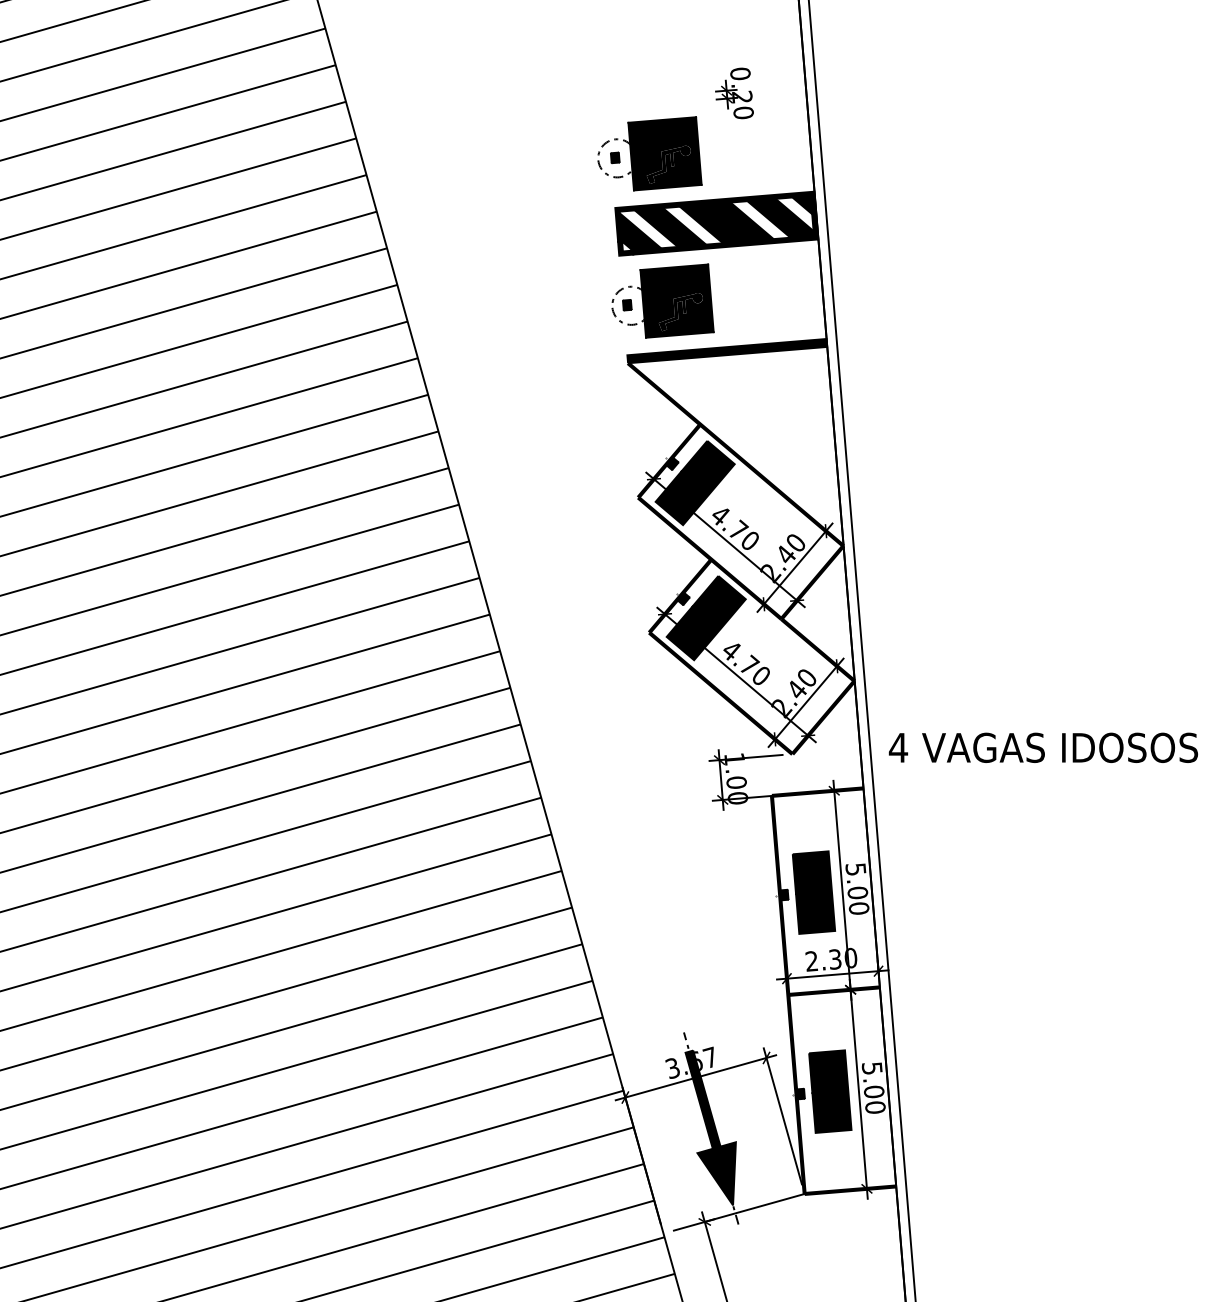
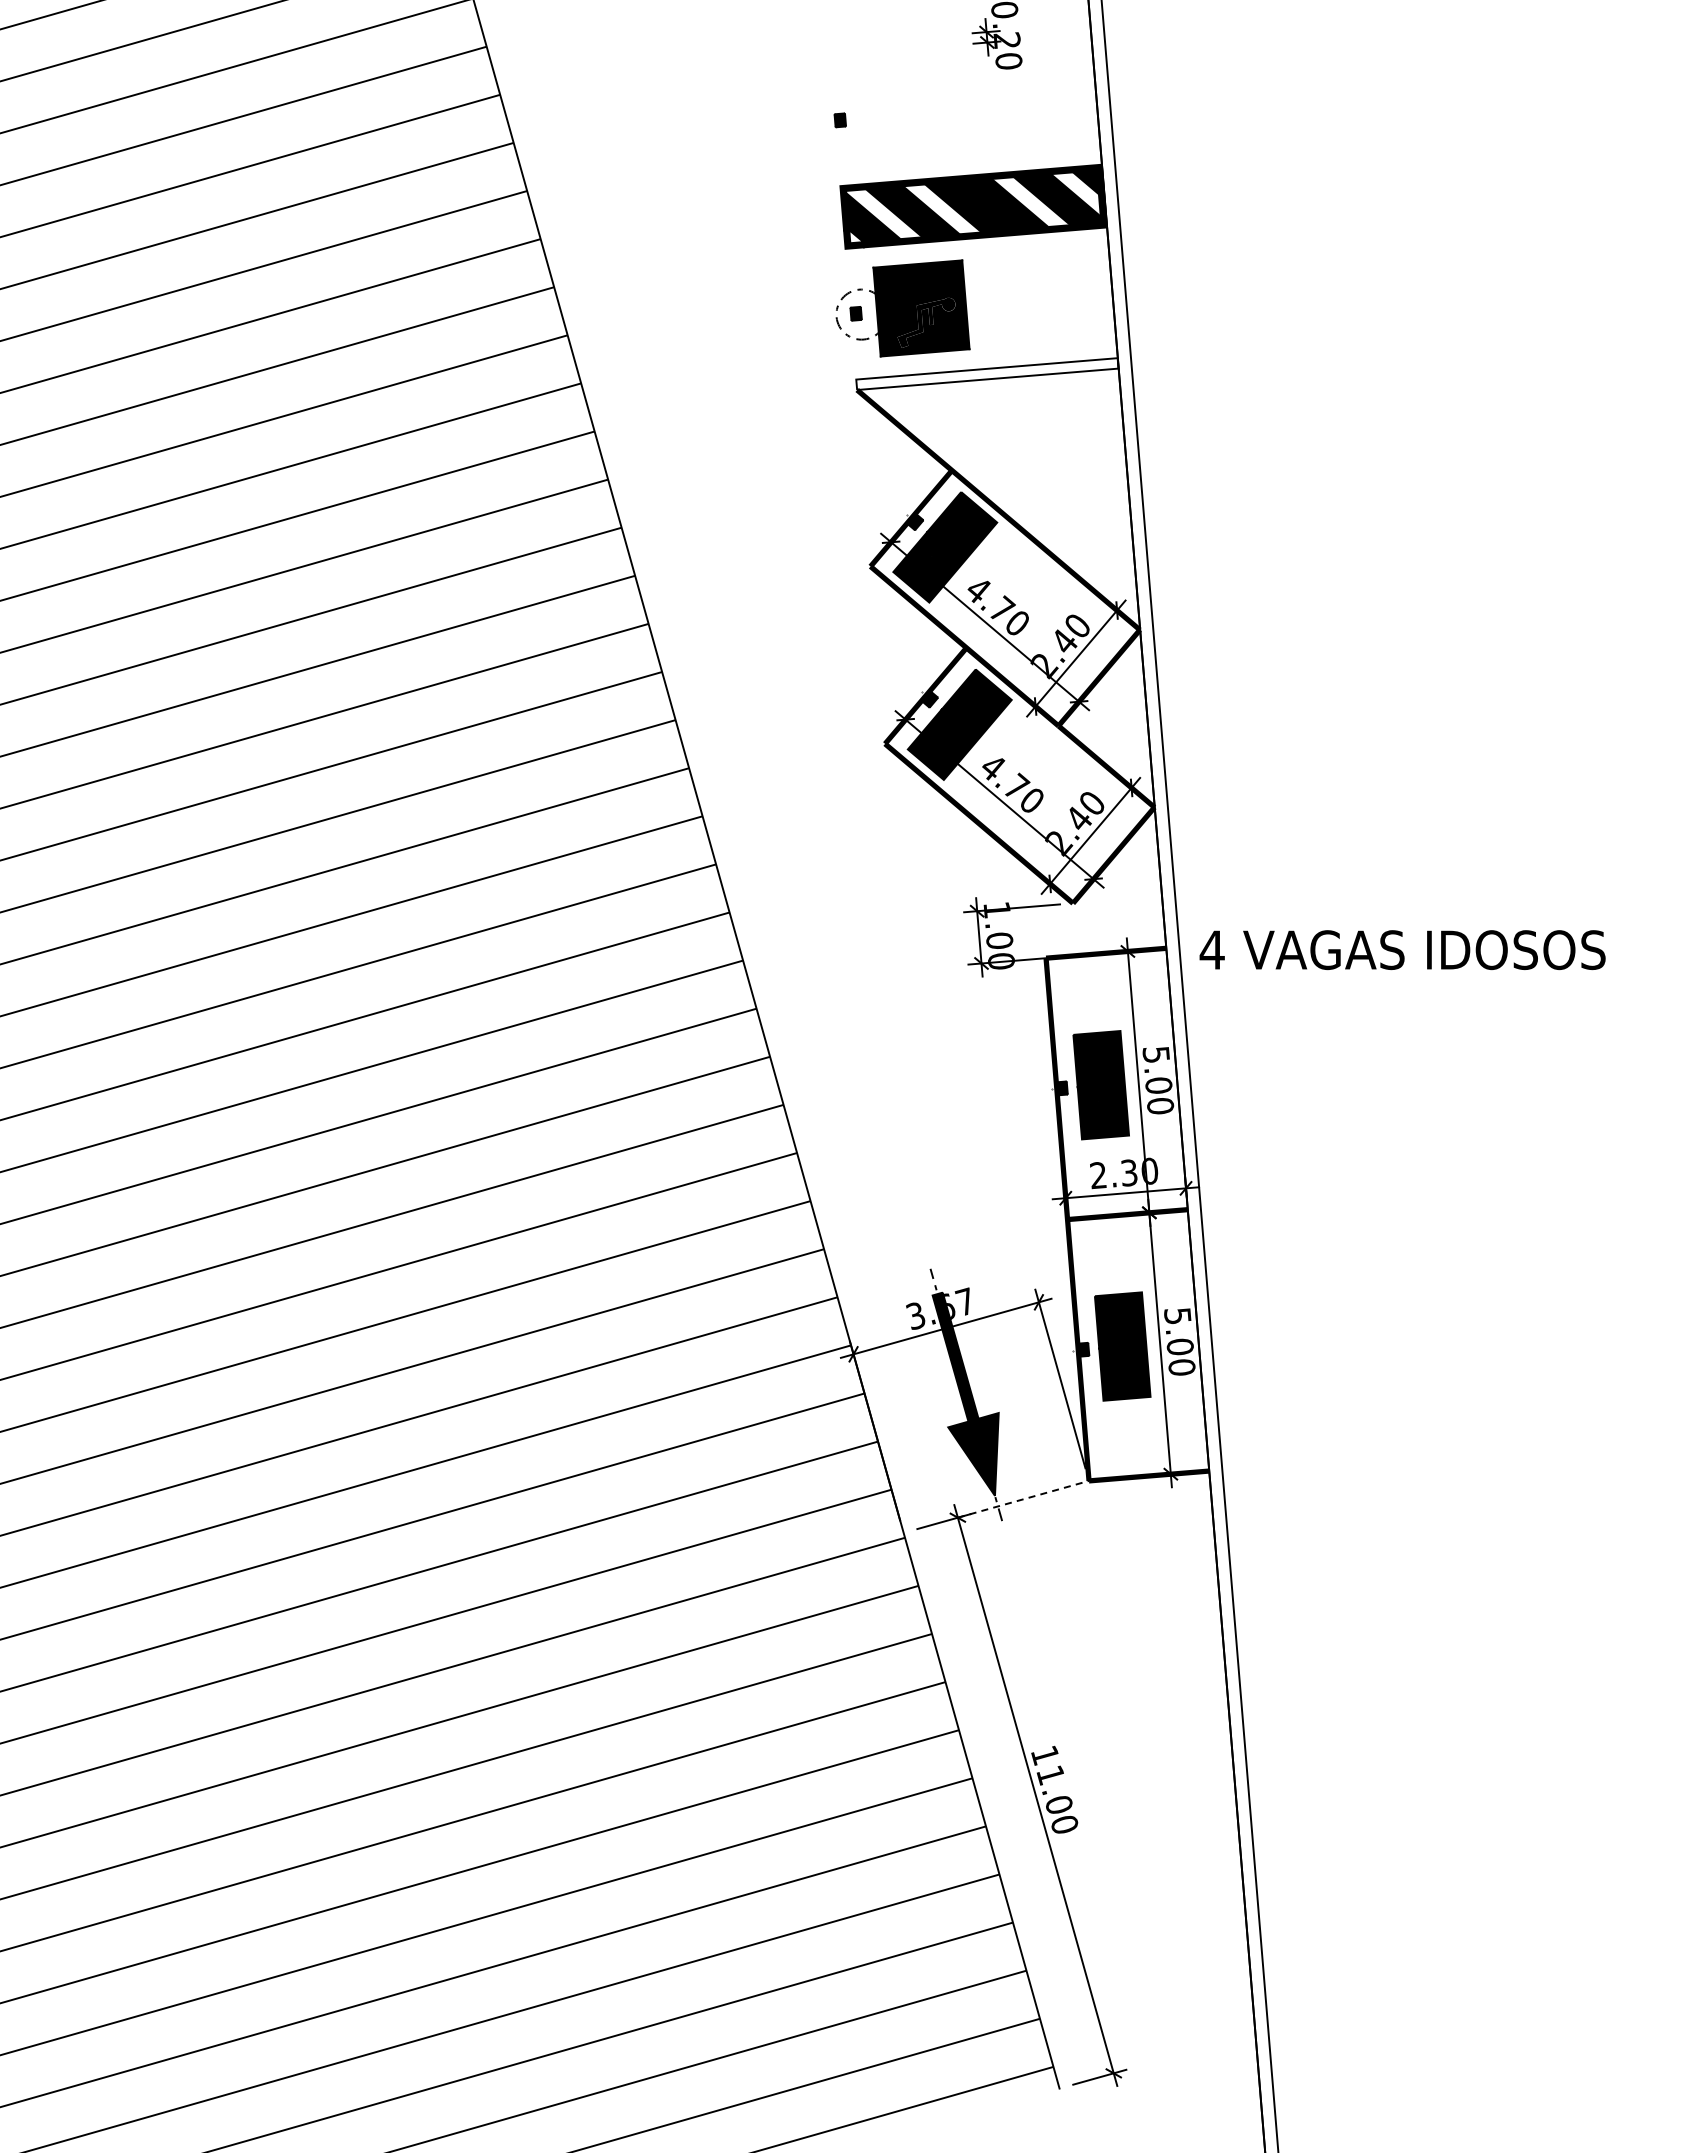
part: (649, 154) -> (885, 115), removed
fill: (727, 351) -> (987, 374), removed
text: (1043, 747) -> (1402, 949), moved
line: (754, 1208) -> (1023, 1499), solid -> dashed

